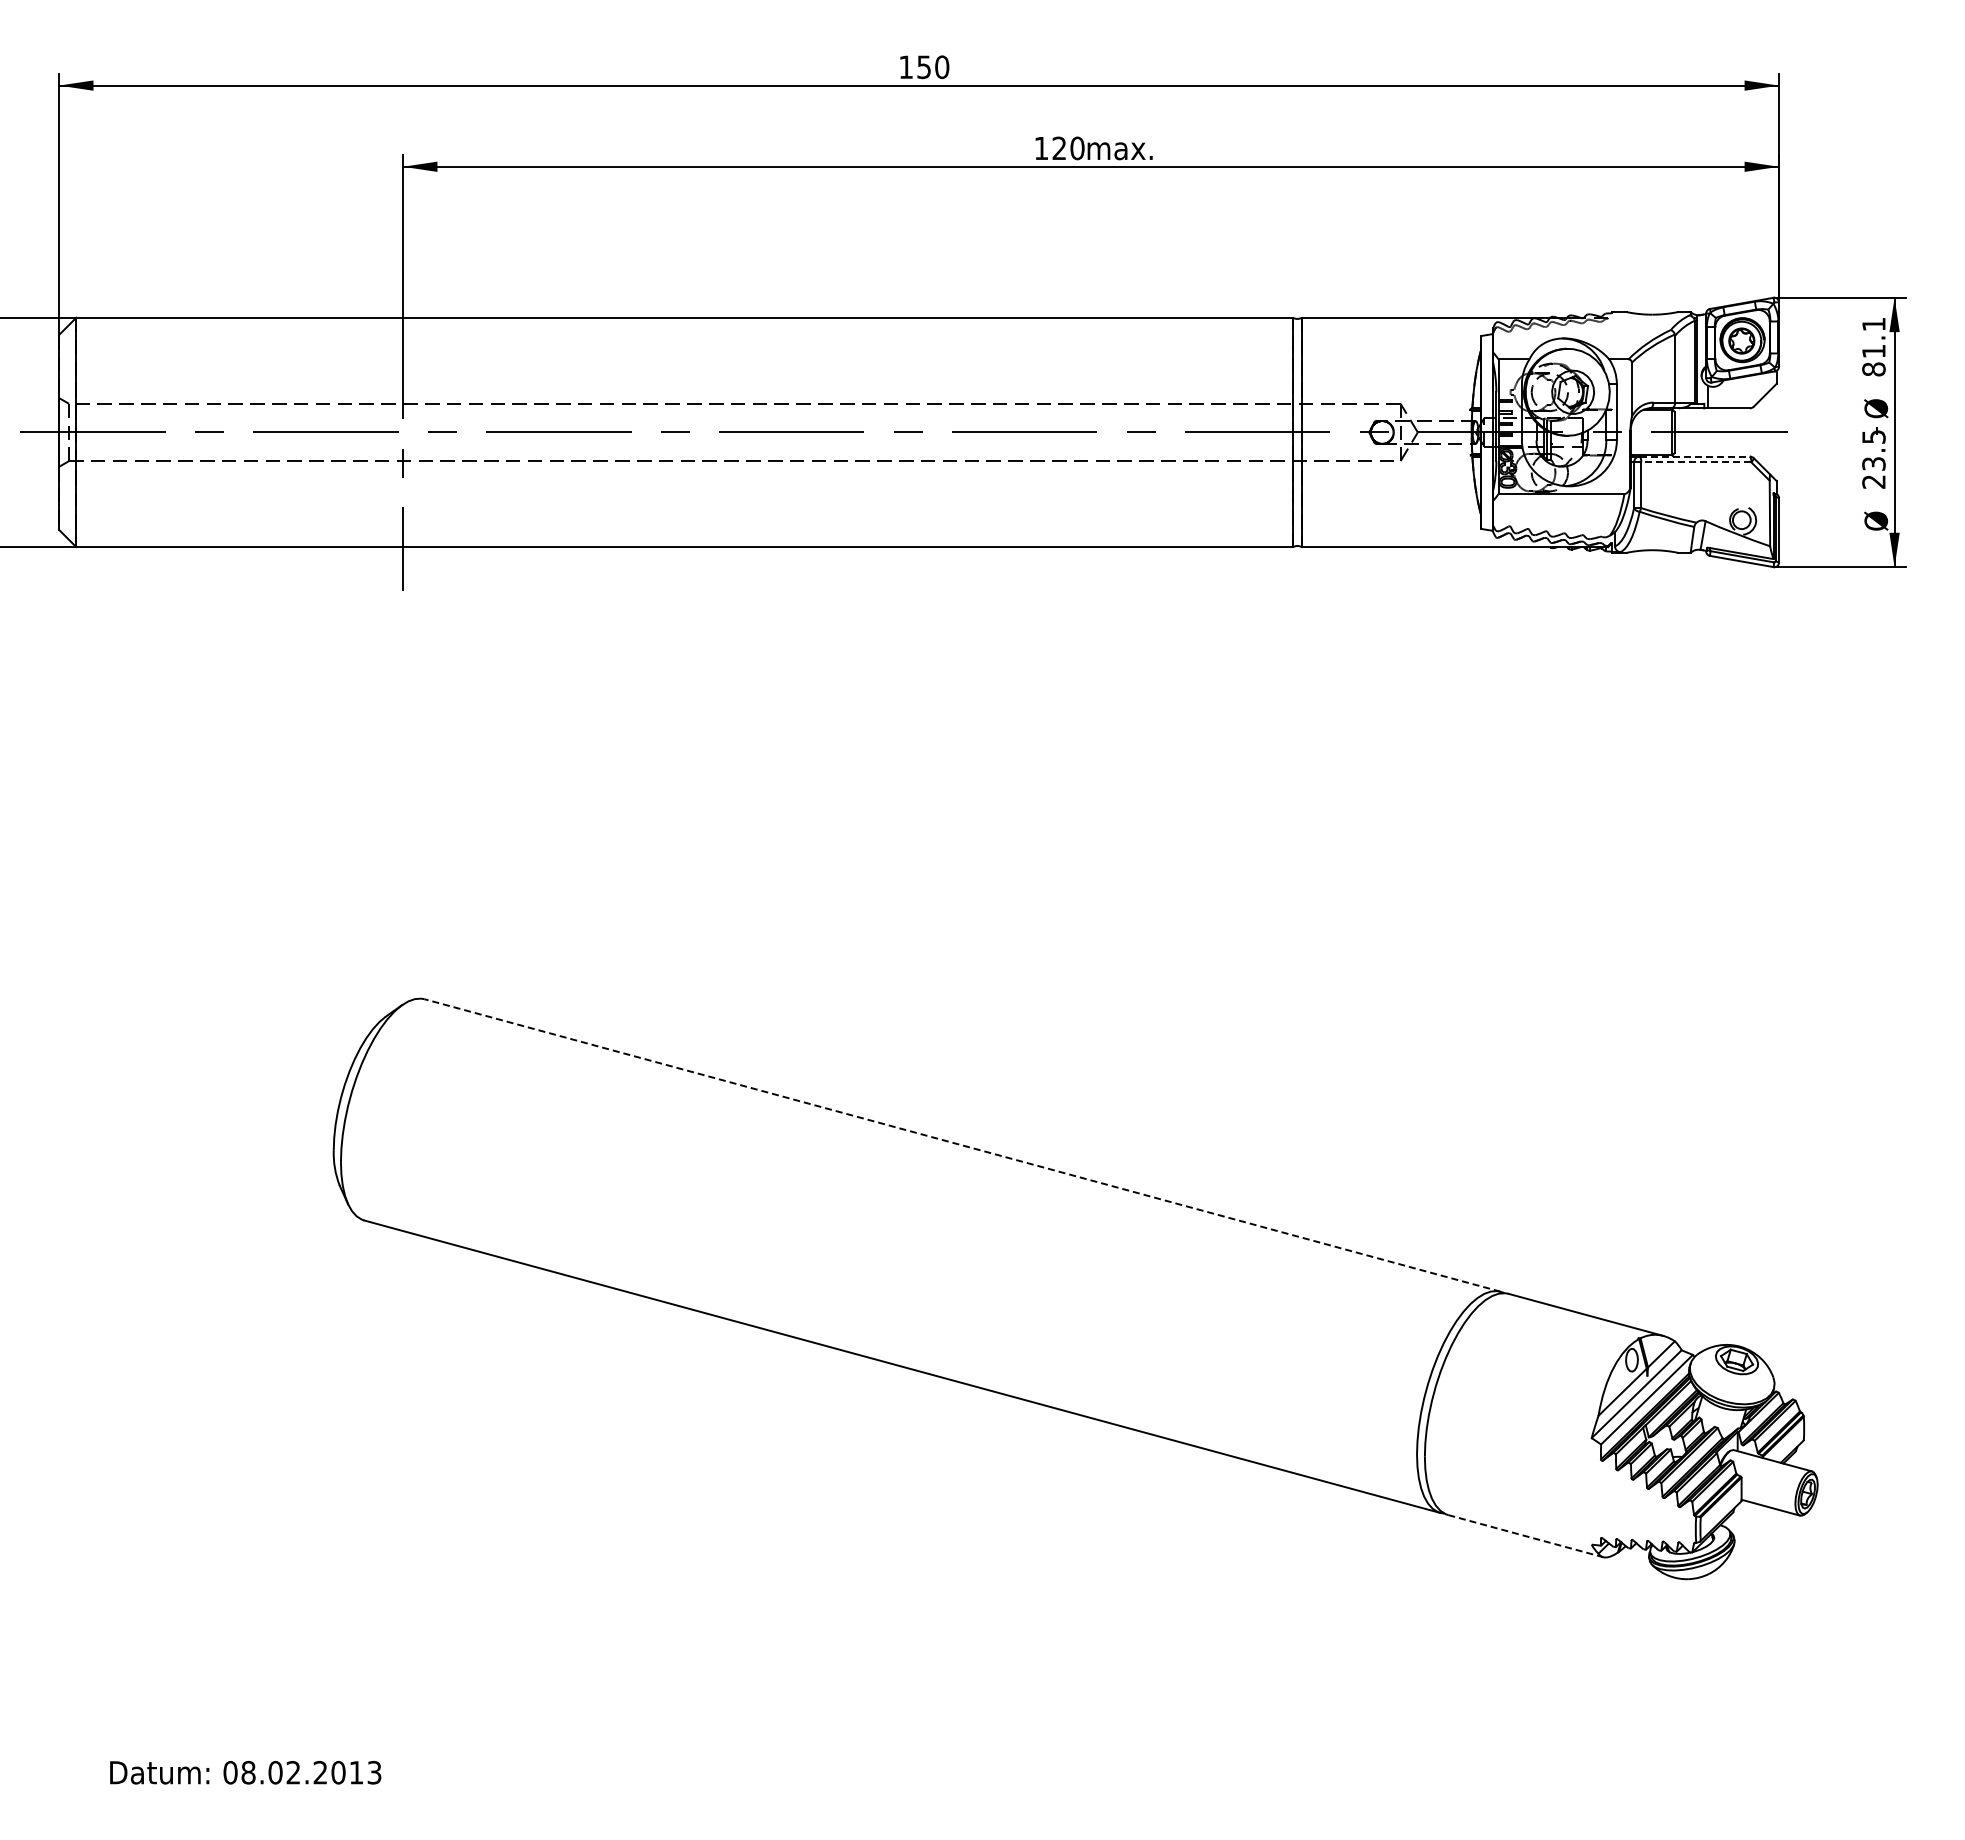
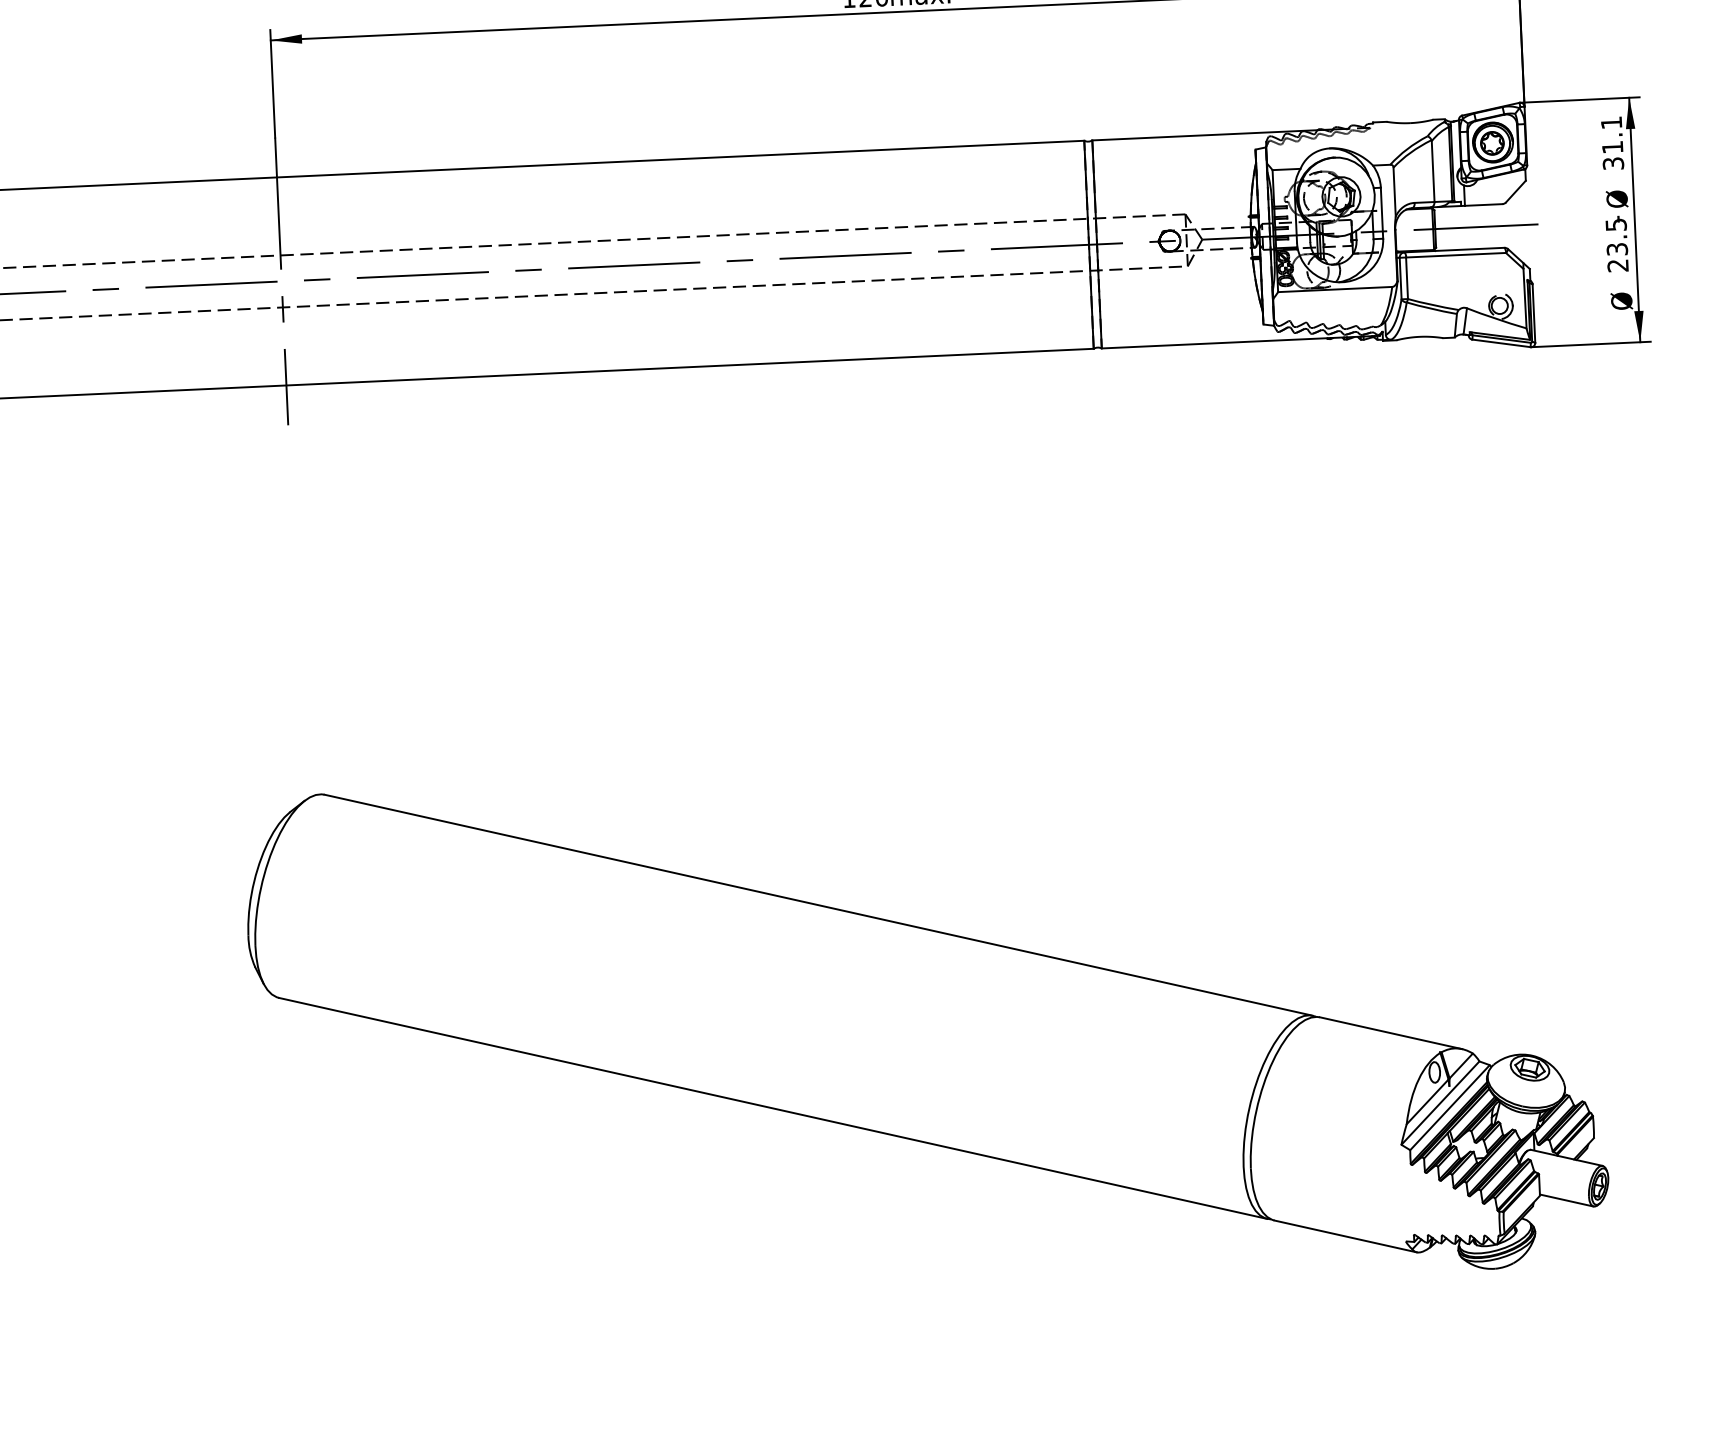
text: (1873, 369) -> (1613, 163), 81.1 -> 31.1
line: (1695, 456) -> (1455, 250), dashed -> solid
line: (1695, 462) -> (1455, 255), dashed -> solid
line: (962, 1145) -> (818, 905), dashed -> solid
line: (1526, 1536) -> (1346, 1236), dashed -> solid

